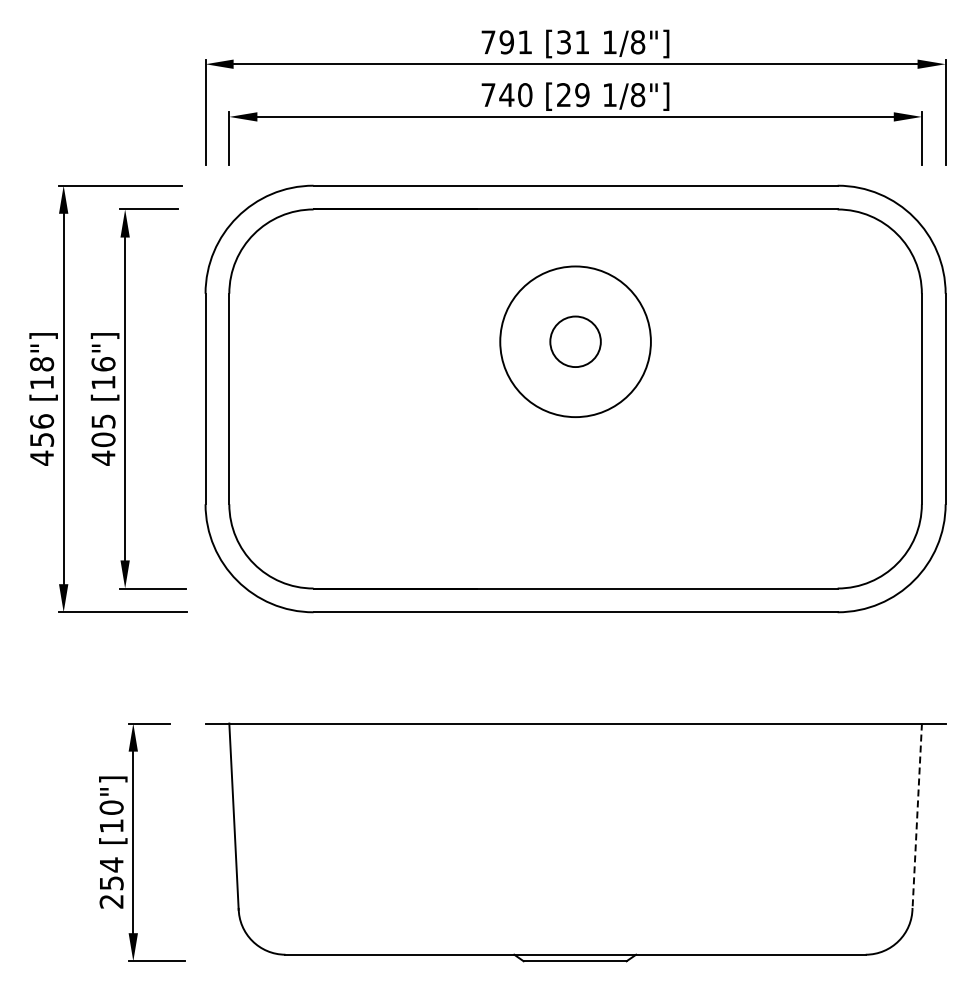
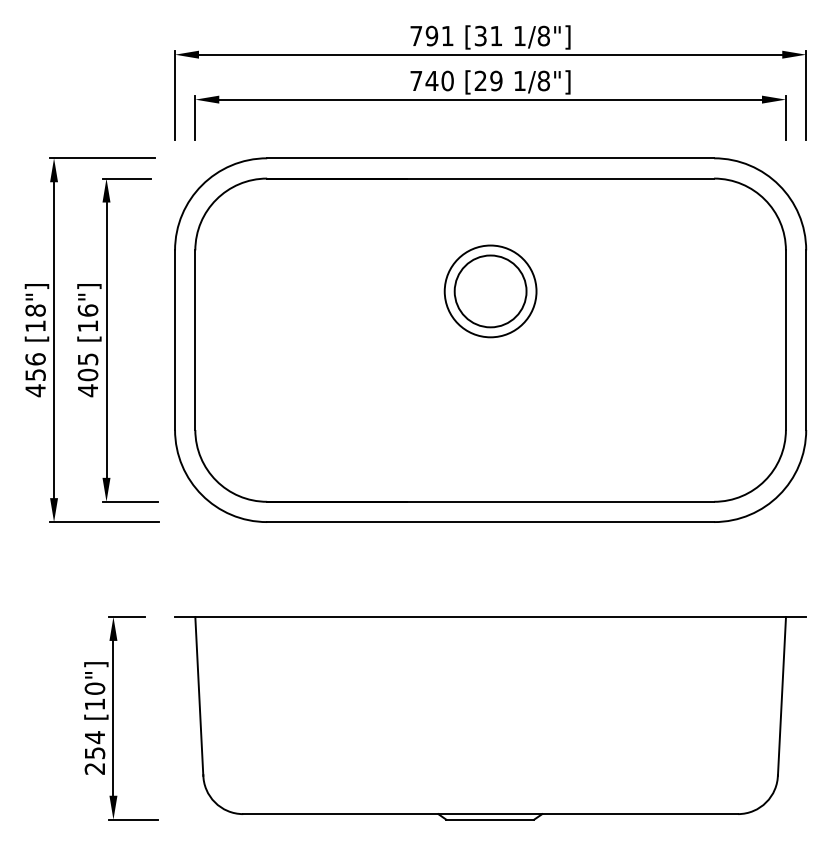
circle: (575, 341) -> (490, 291), size x0.71
circle: (575, 341) -> (490, 291), size x1.67
line: (917, 817) -> (782, 697), dashed -> solid

